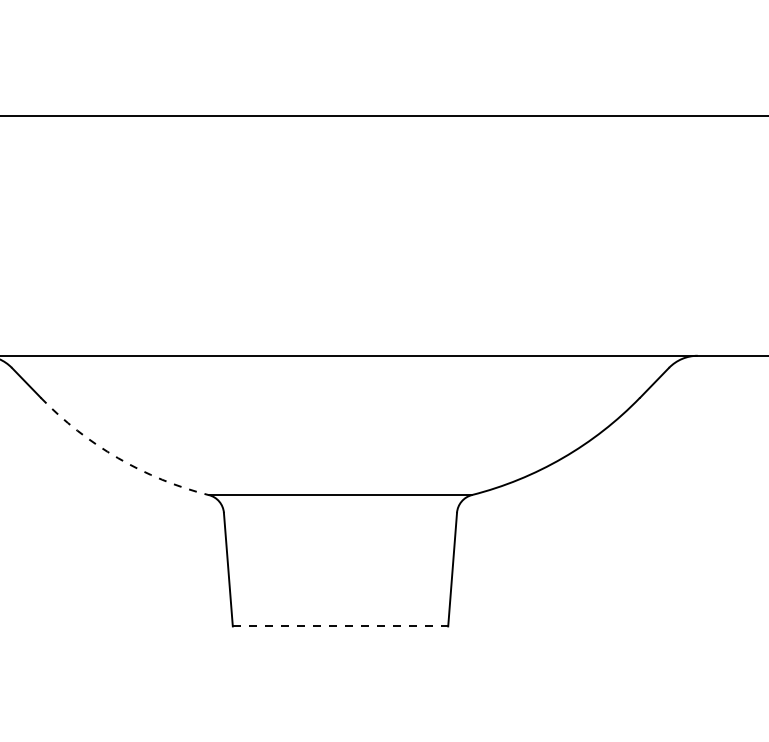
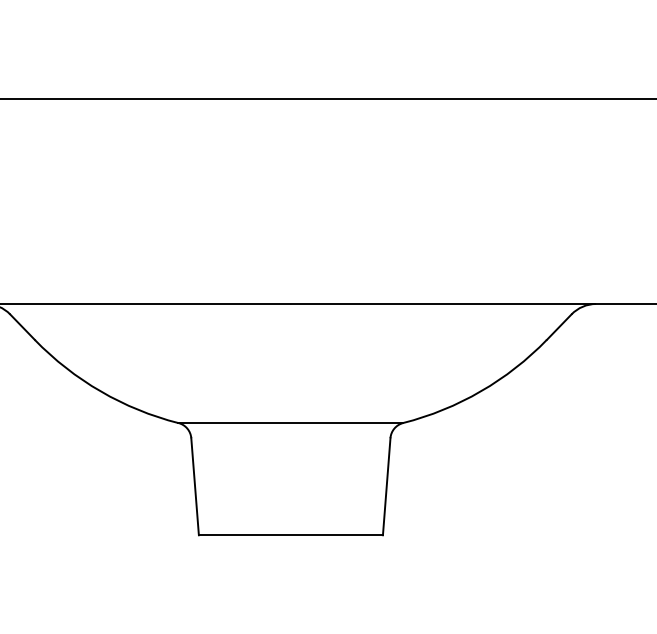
arc: (118, 458) -> (101, 391), dashed -> solid
line: (340, 626) -> (290, 535), dashed -> solid

